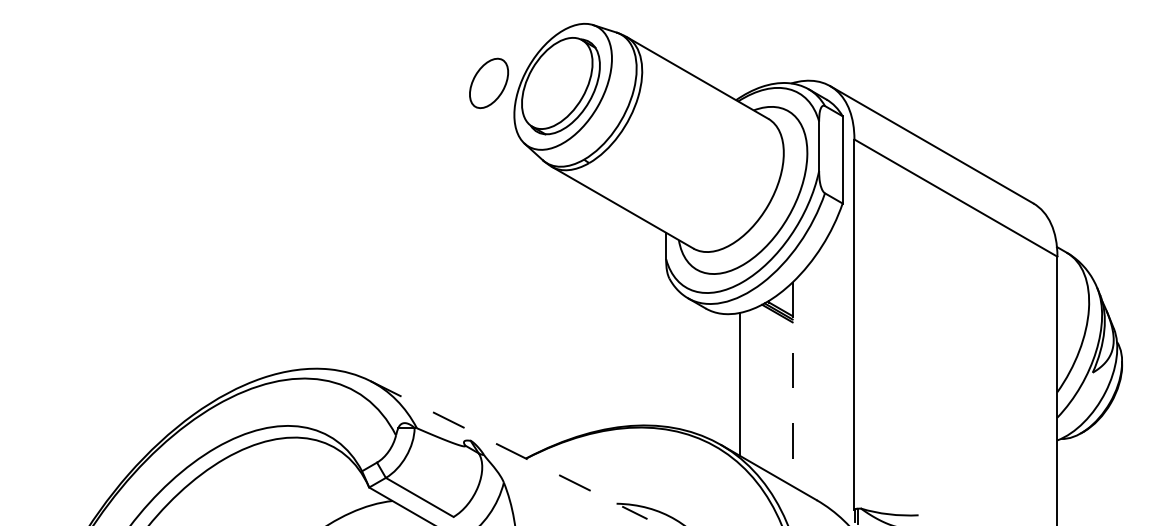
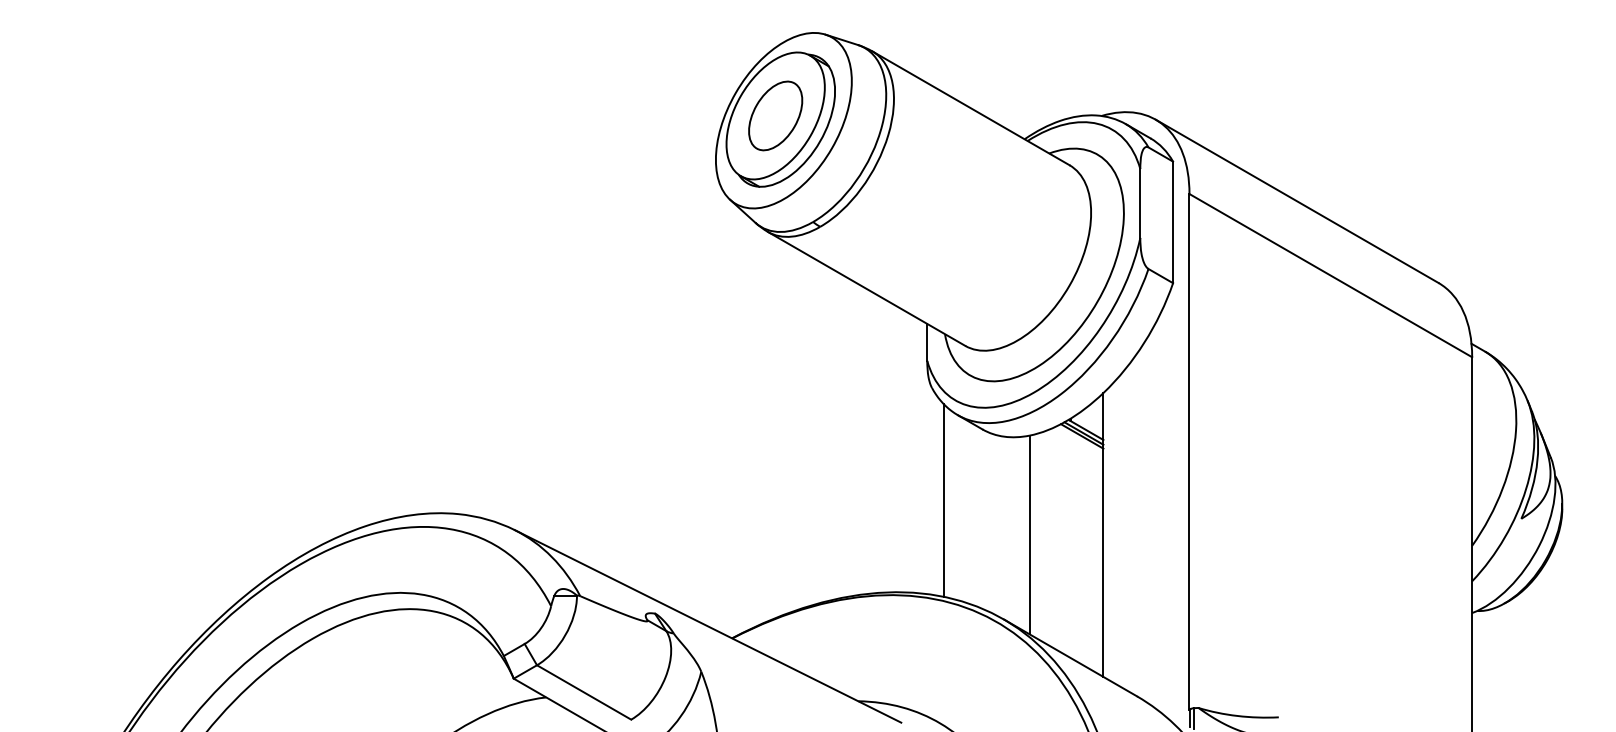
part: (488, 83) -> (775, 115), moved
line: (677, 359) -> (943, 500), added
line: (792, 384) -> (1103, 535), dashed -> solid
line: (509, 450) -> (708, 626), dashed -> solid

